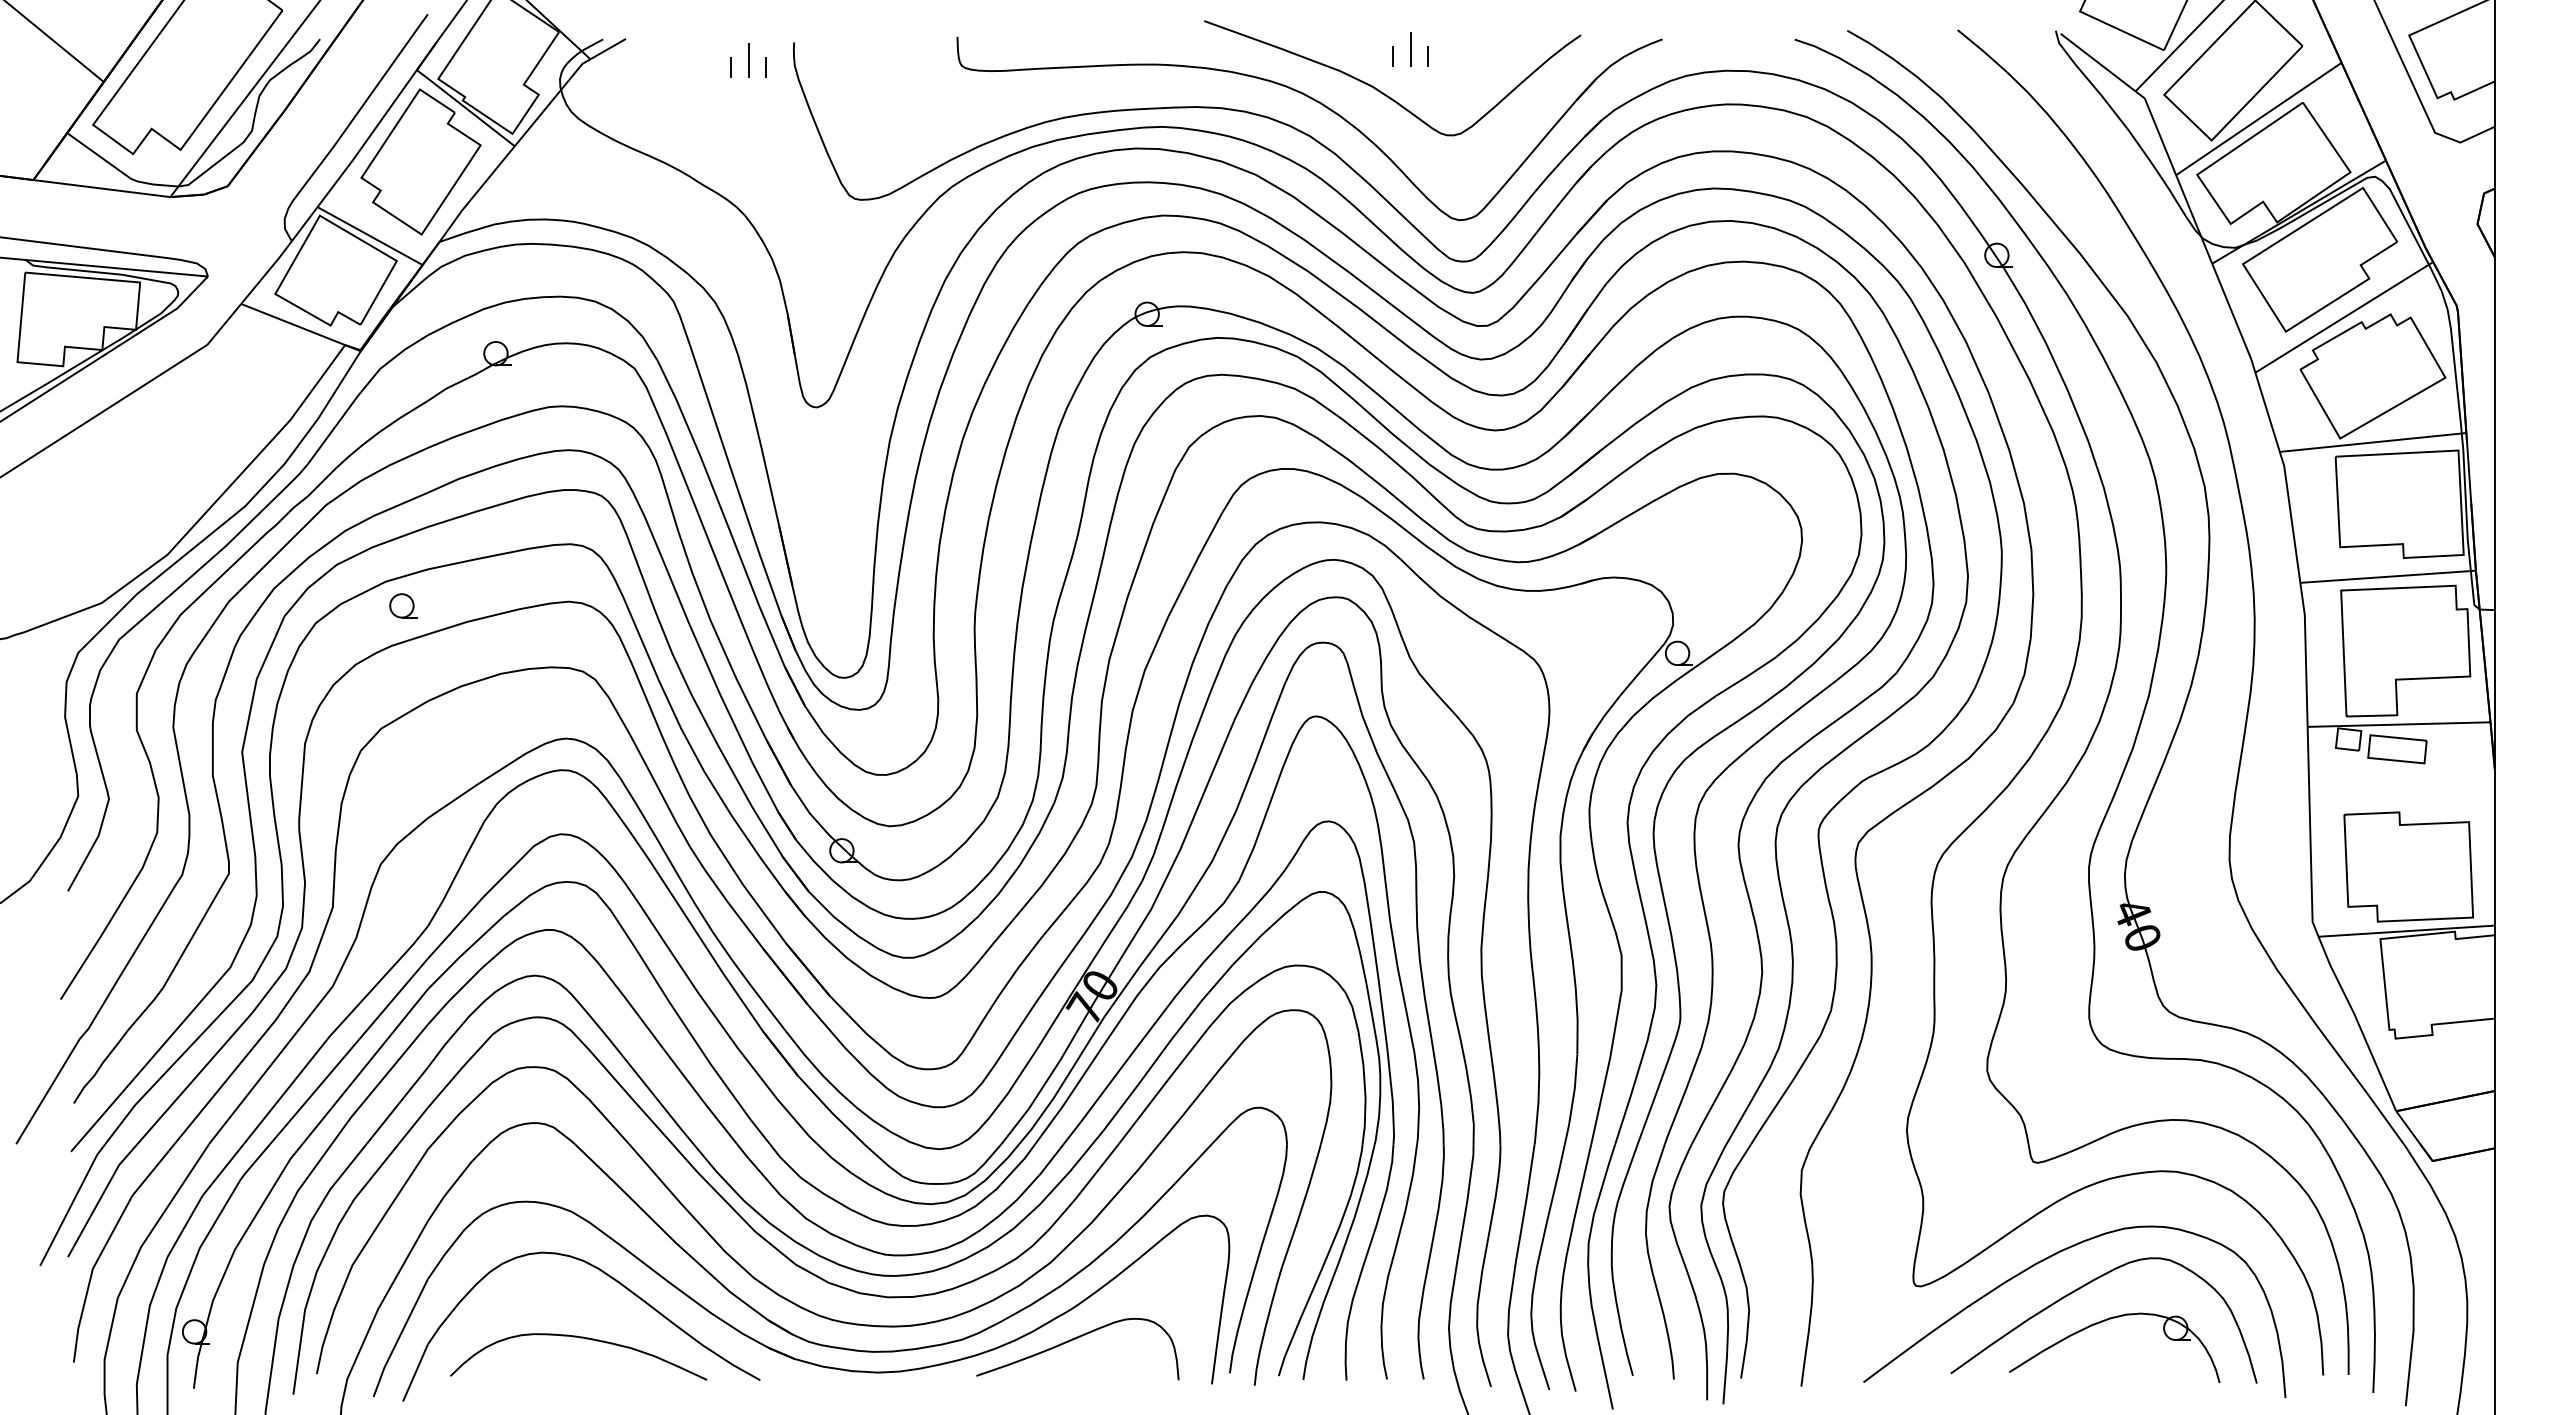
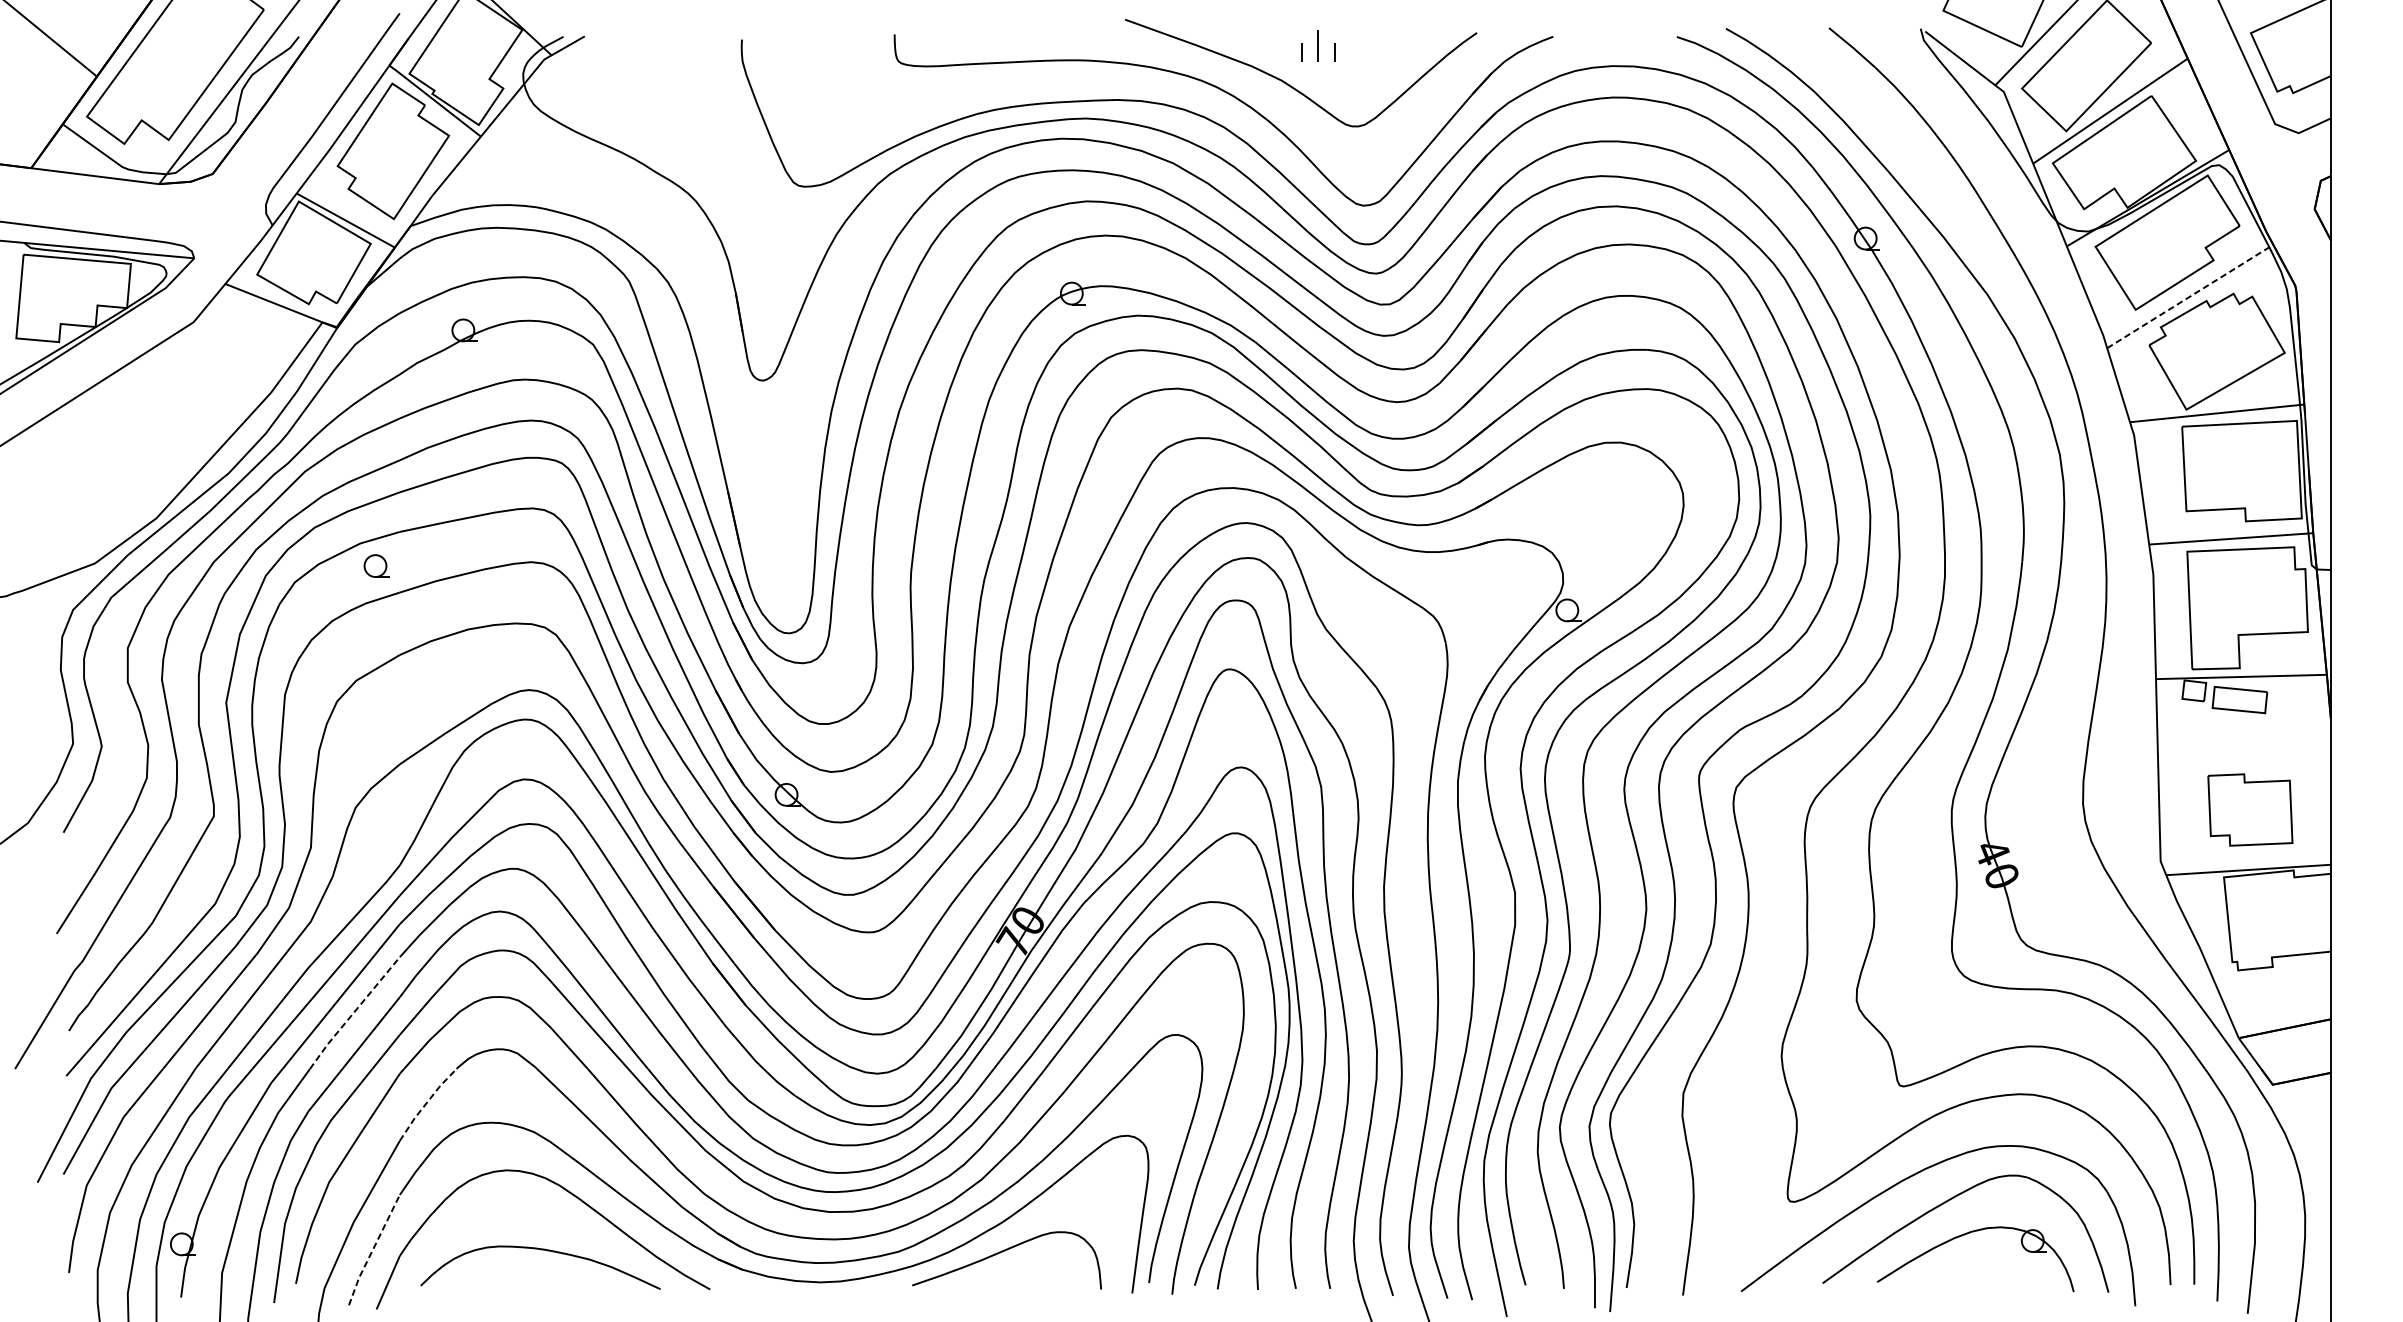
part: (748, 60) -> (699, 56), removed
line: (2345, 316) -> (2191, 295), solid -> dashed
part: (2408, 866) -> (2250, 809), size x0.7
line: (378, 1083) -> (353, 1012), solid -> dashed
line: (456, 1181) -> (426, 1103), solid -> dashed
line: (399, 1337) -> (373, 1249), solid -> dashed

